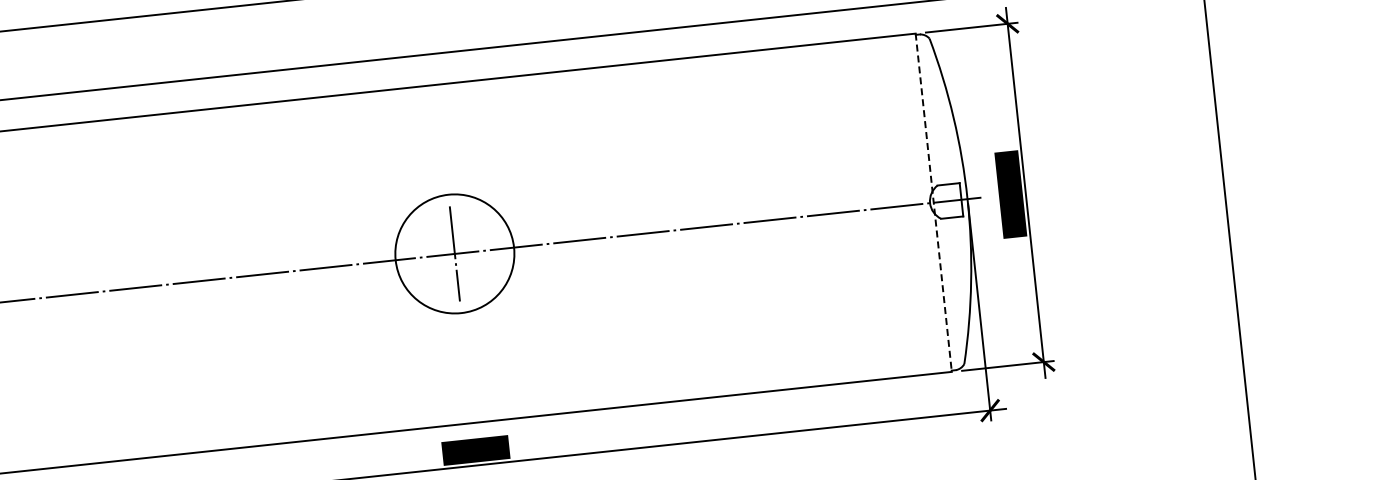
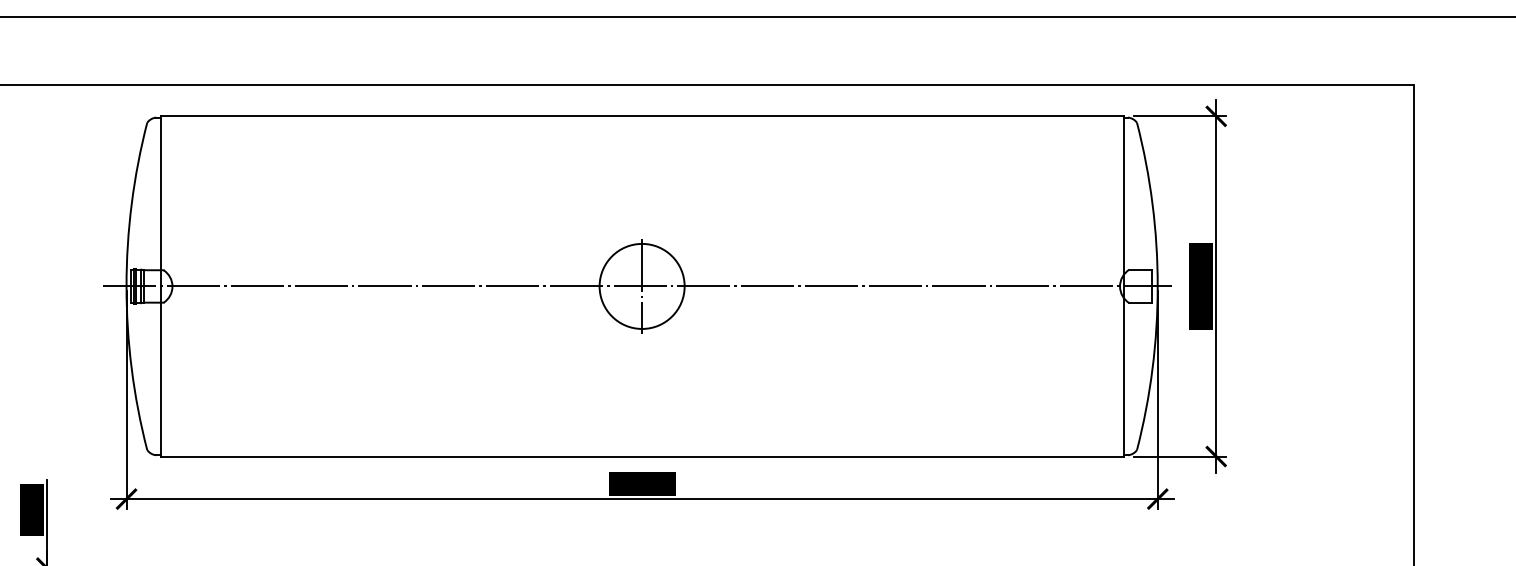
line: (933, 202) -> (1123, 286), dashed -> solid
circle: (454, 253) -> (641, 285), size x0.71

